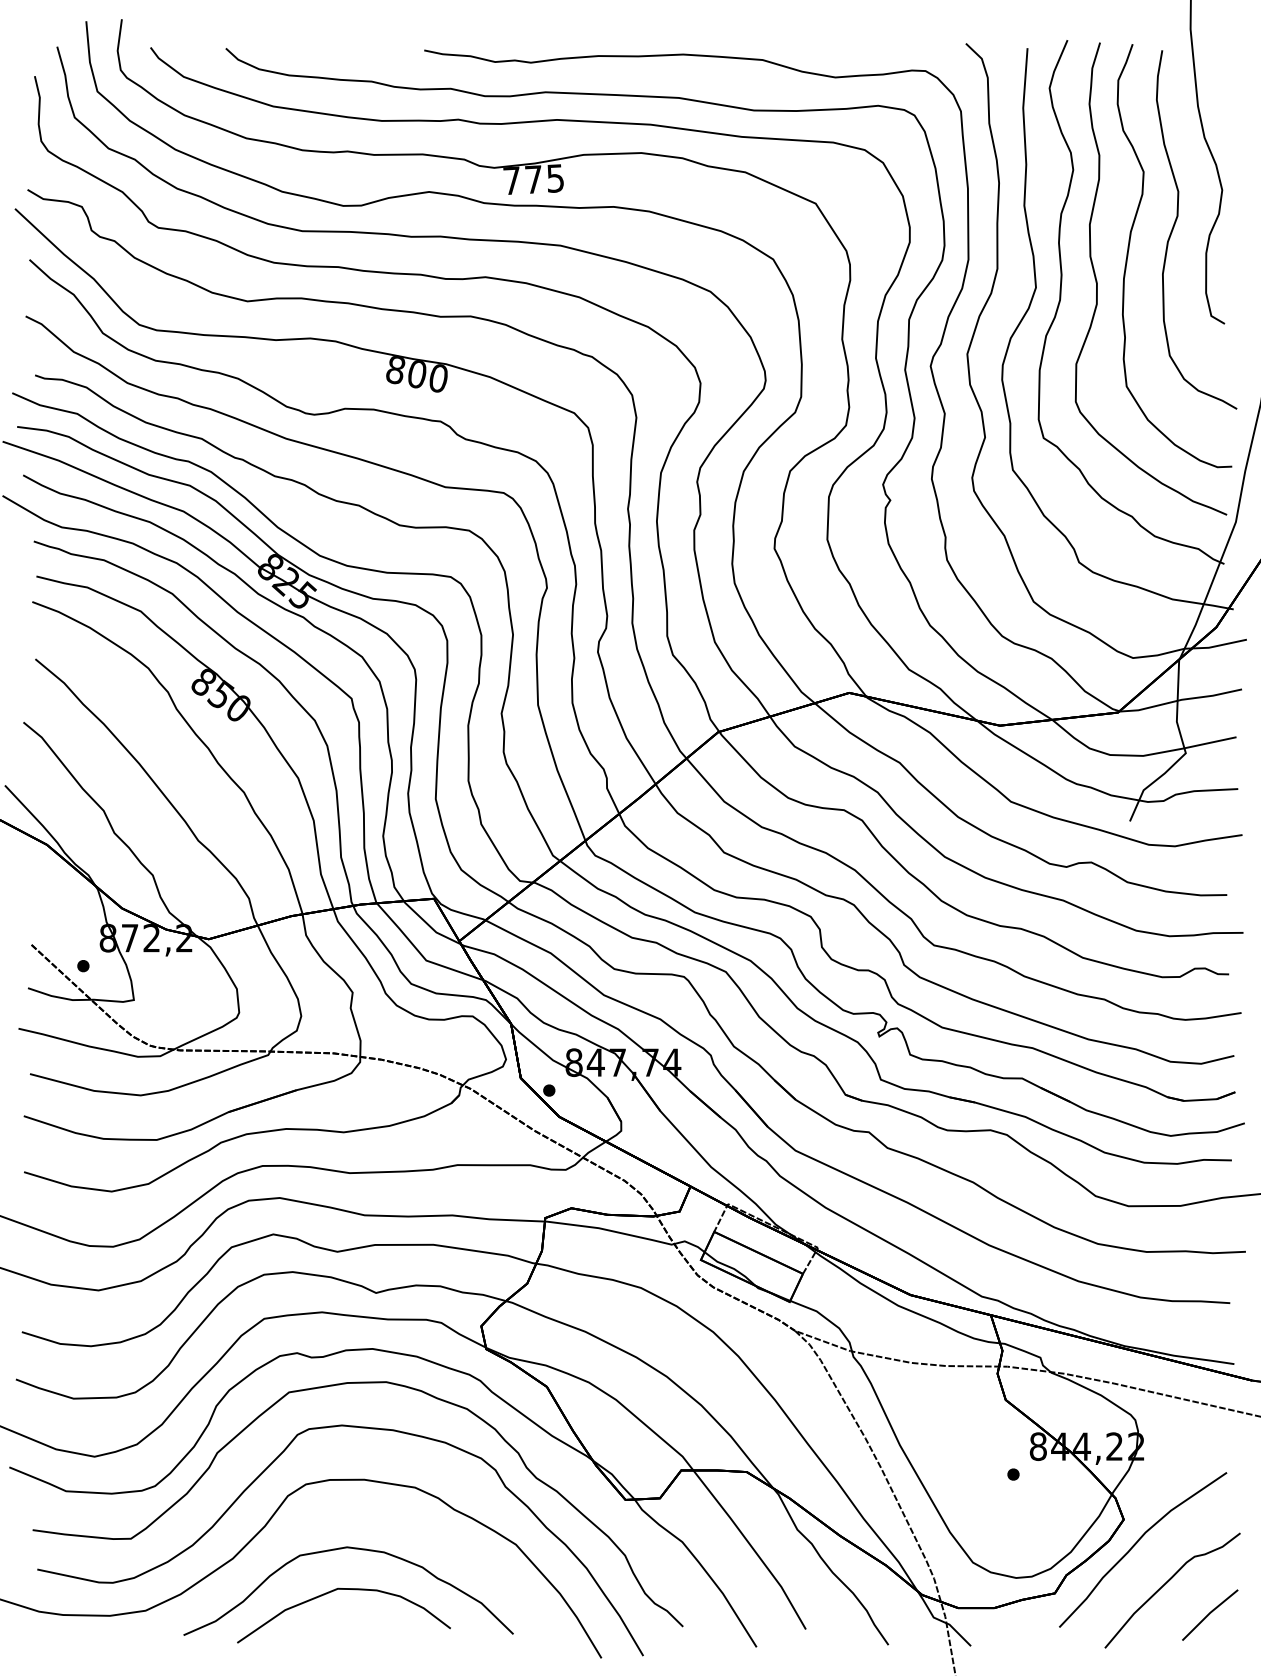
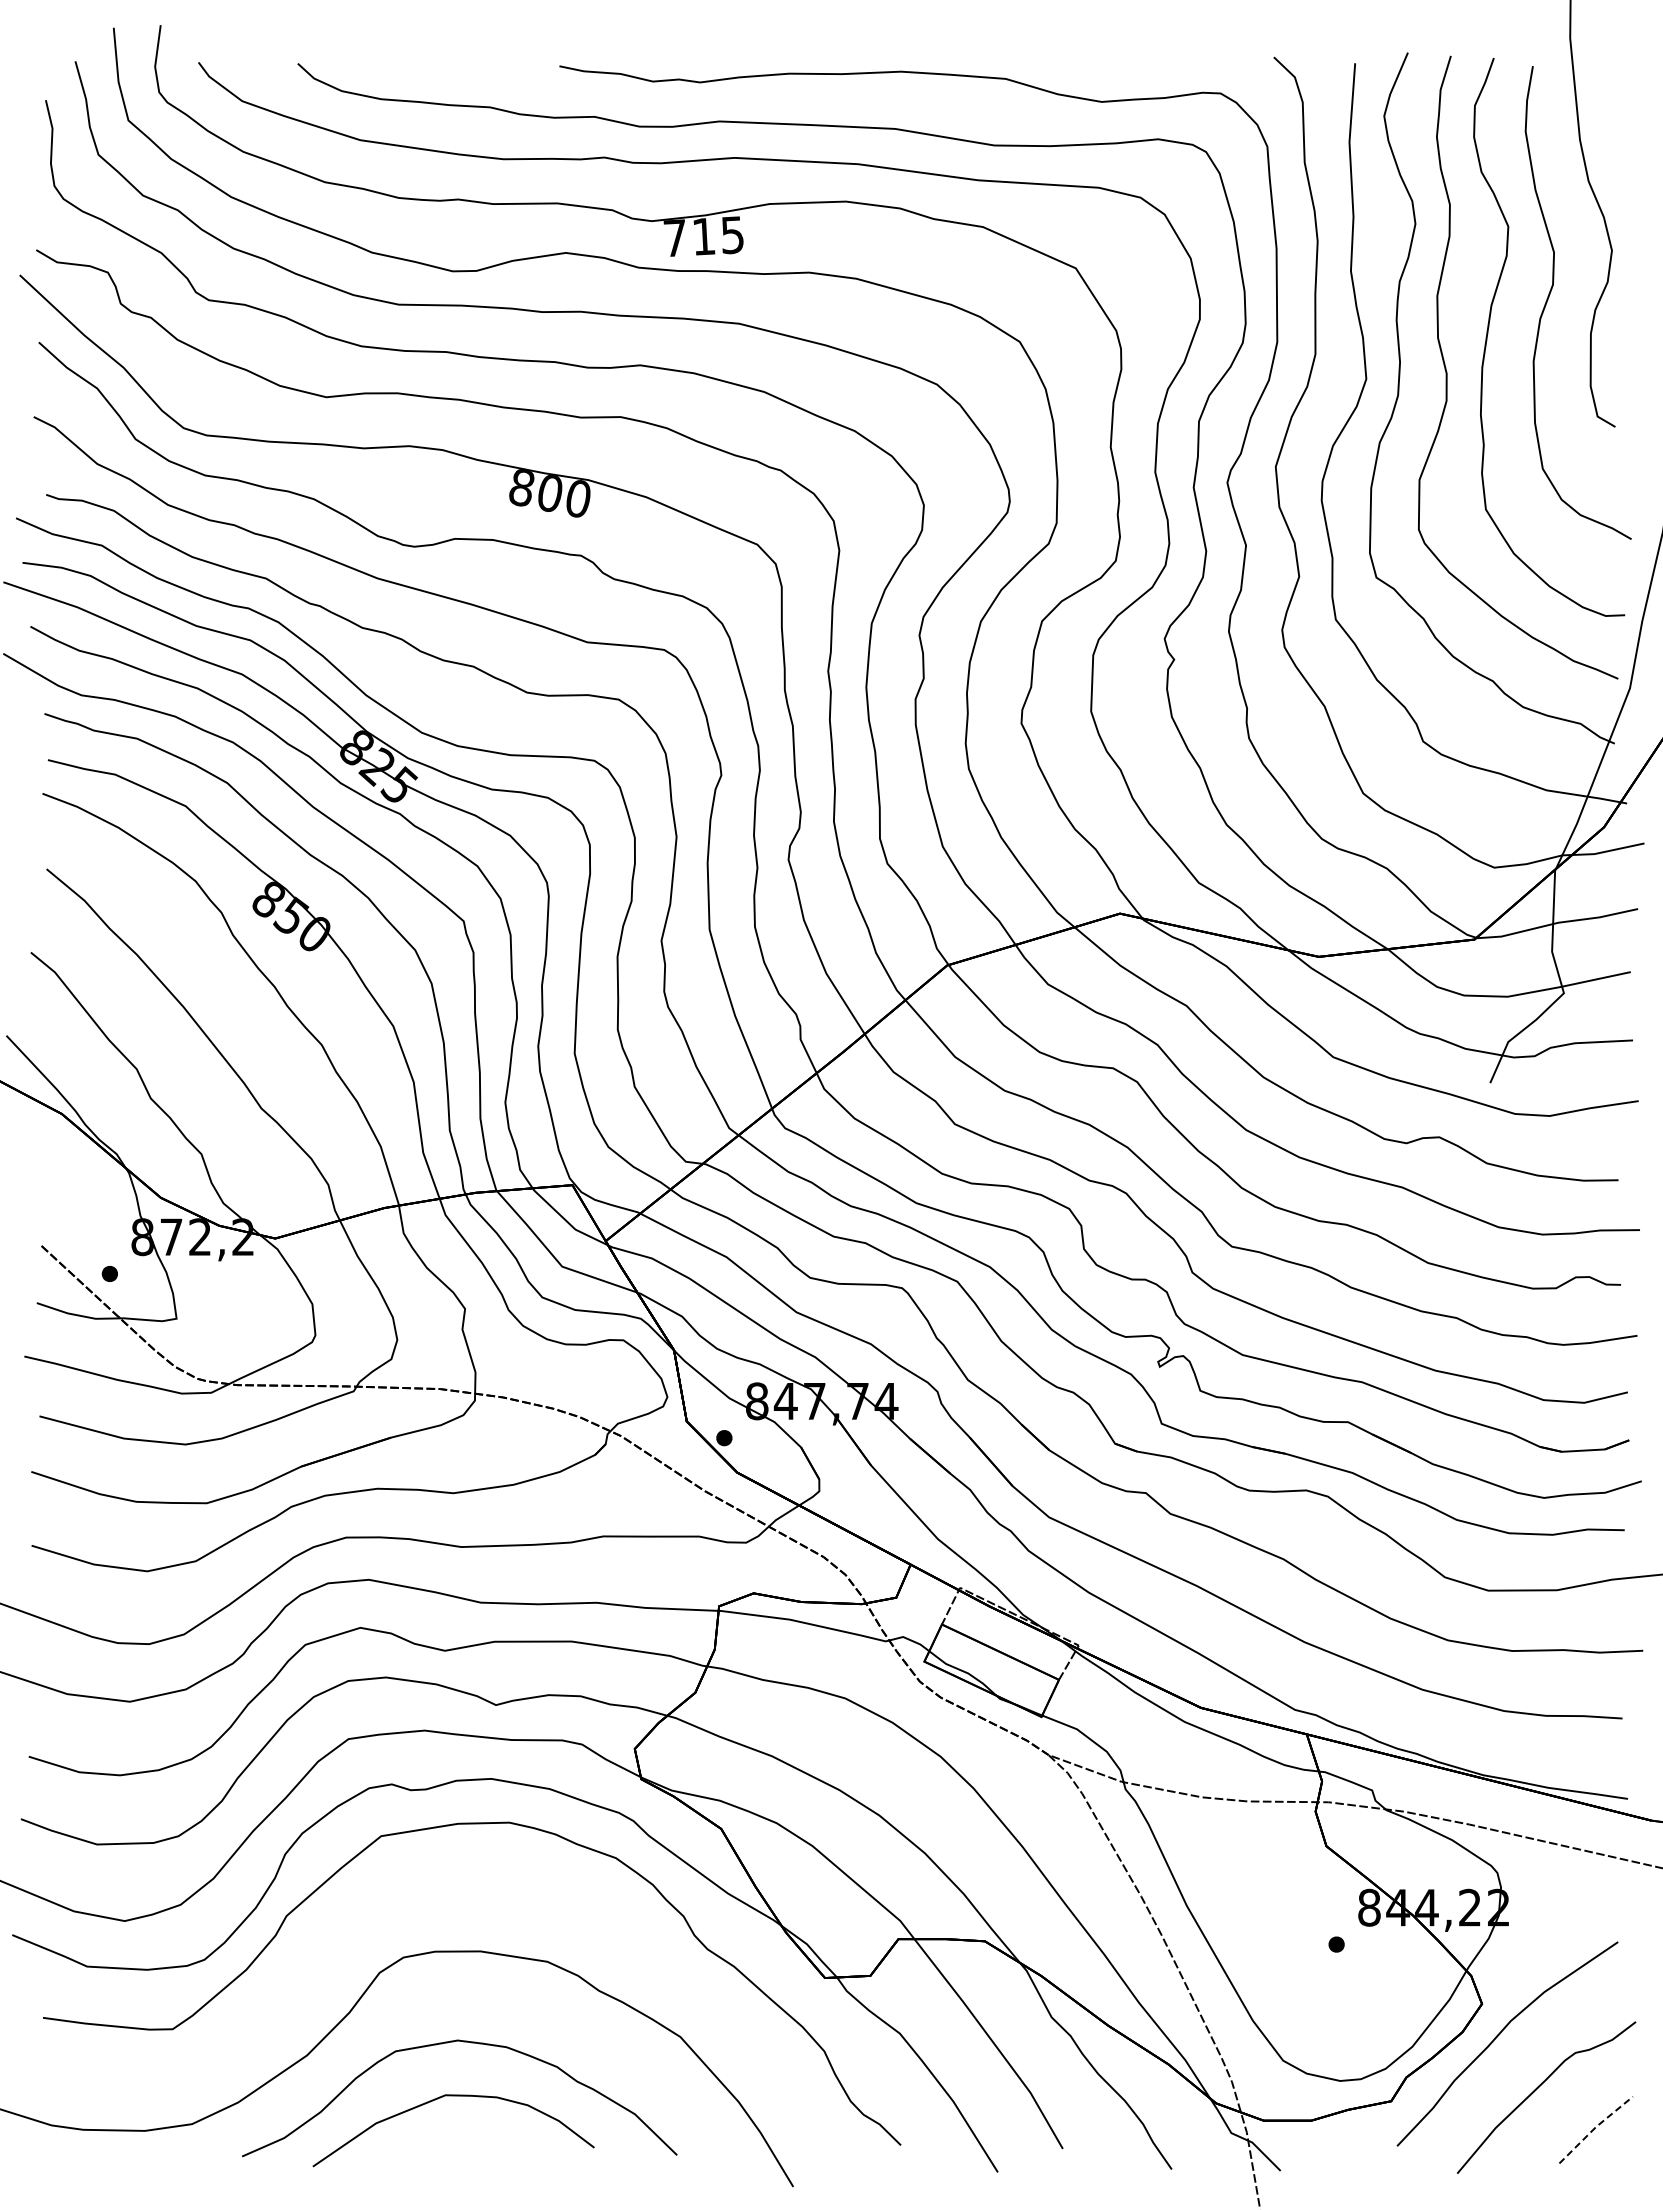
text: (533, 179) -> (703, 236), 775 -> 715
curve: (268, 1468) -> (353, 1936), removed
line: (1209, 1613) -> (1595, 2127), solid -> dashed

